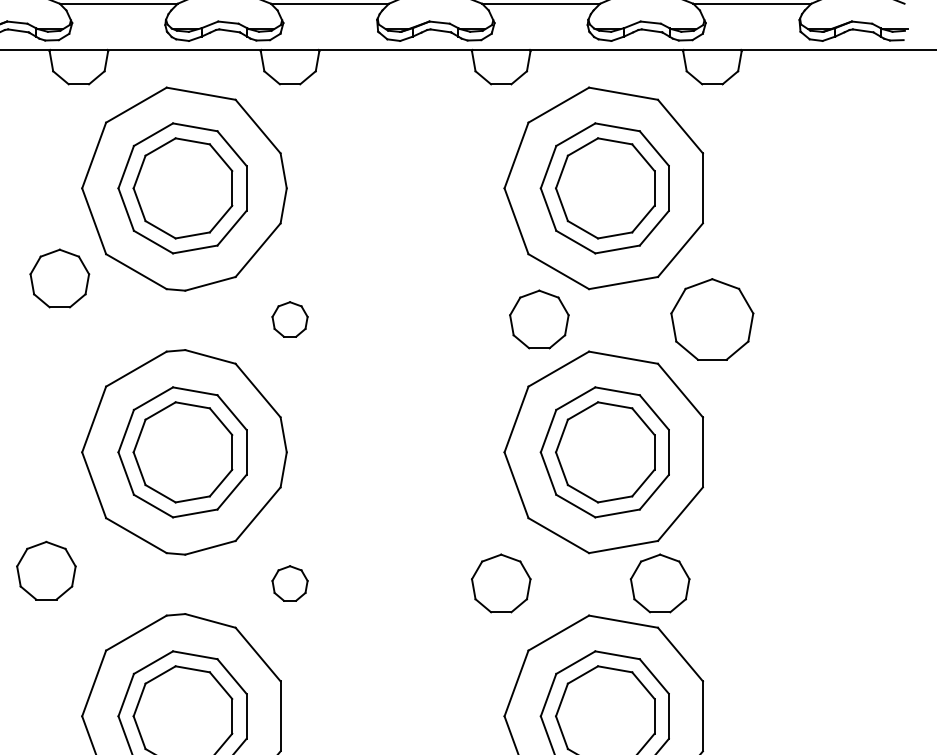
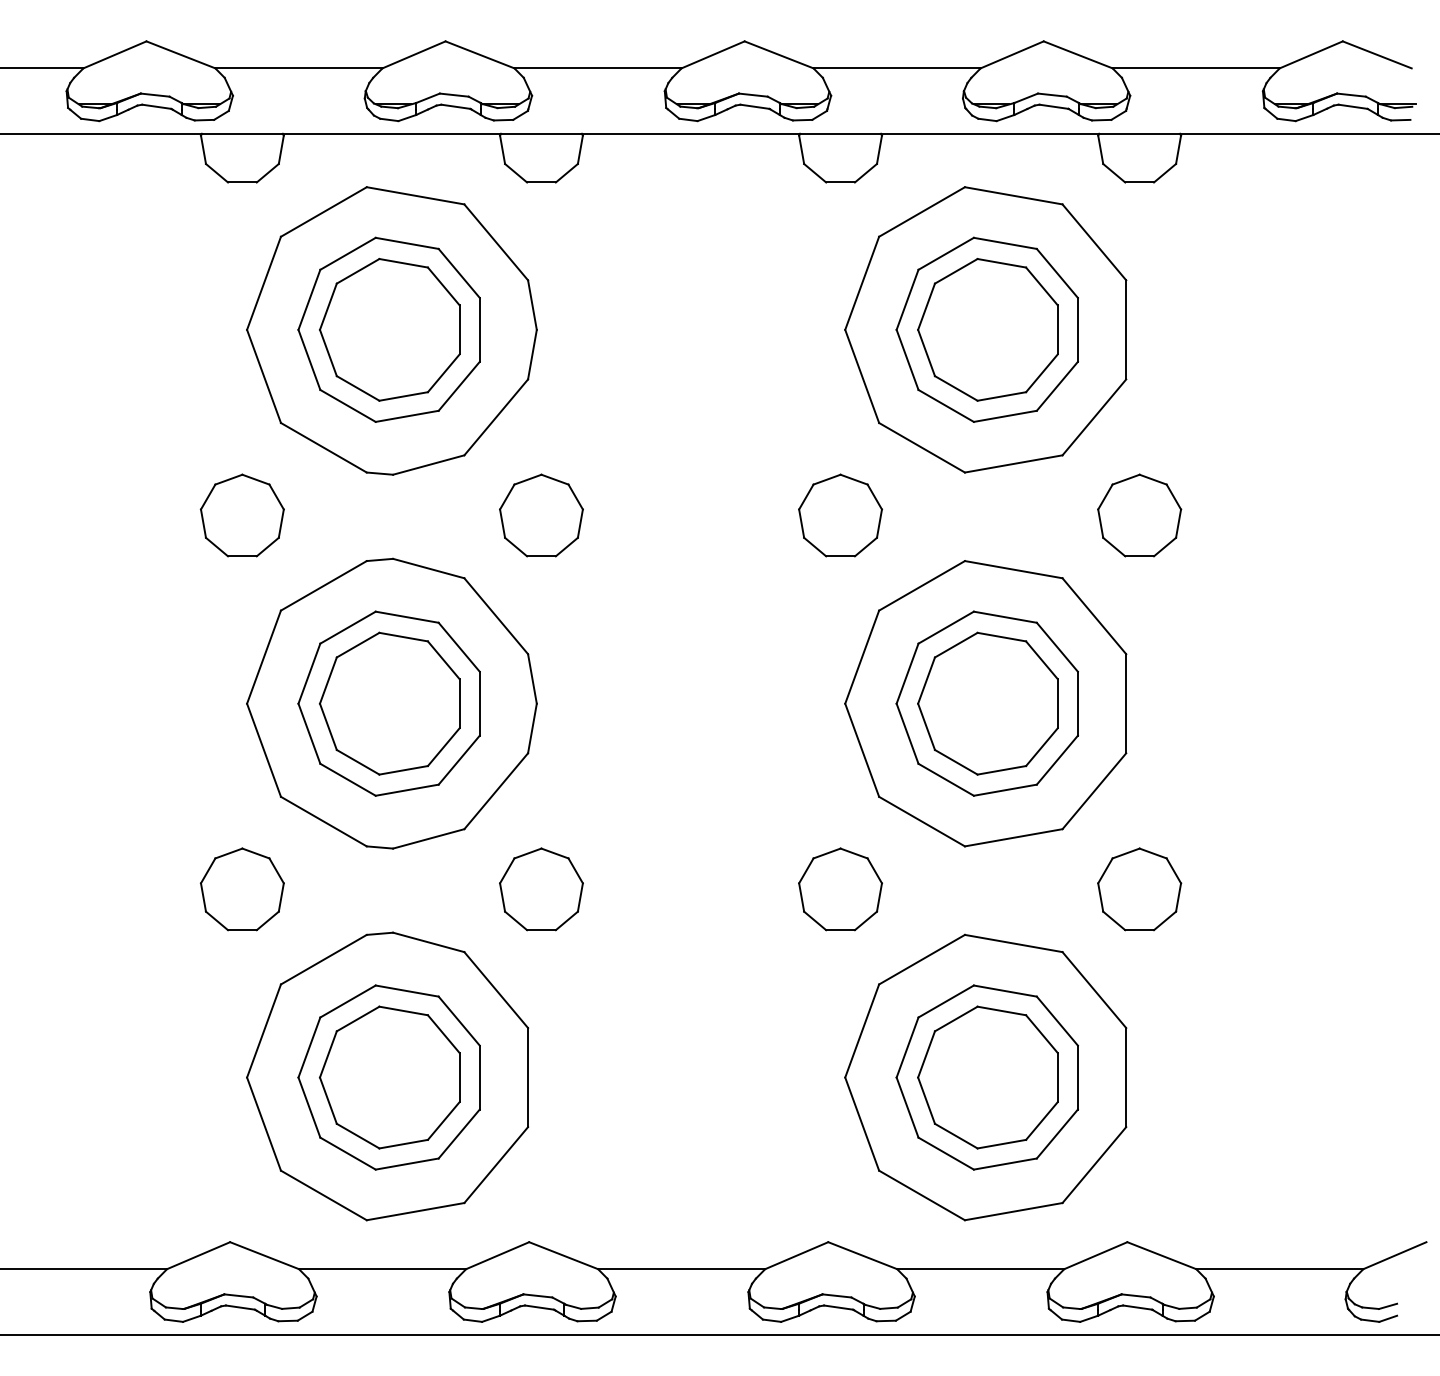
part: (59, 278) -> (241, 515), moved
part: (290, 319) -> (541, 515), size x1.67
part: (539, 319) -> (840, 515), moved
part: (712, 319) -> (1139, 515), size x0.71
part: (46, 570) -> (242, 889), moved
part: (290, 583) -> (541, 889), size x1.67
part: (660, 583) -> (1139, 889), moved

